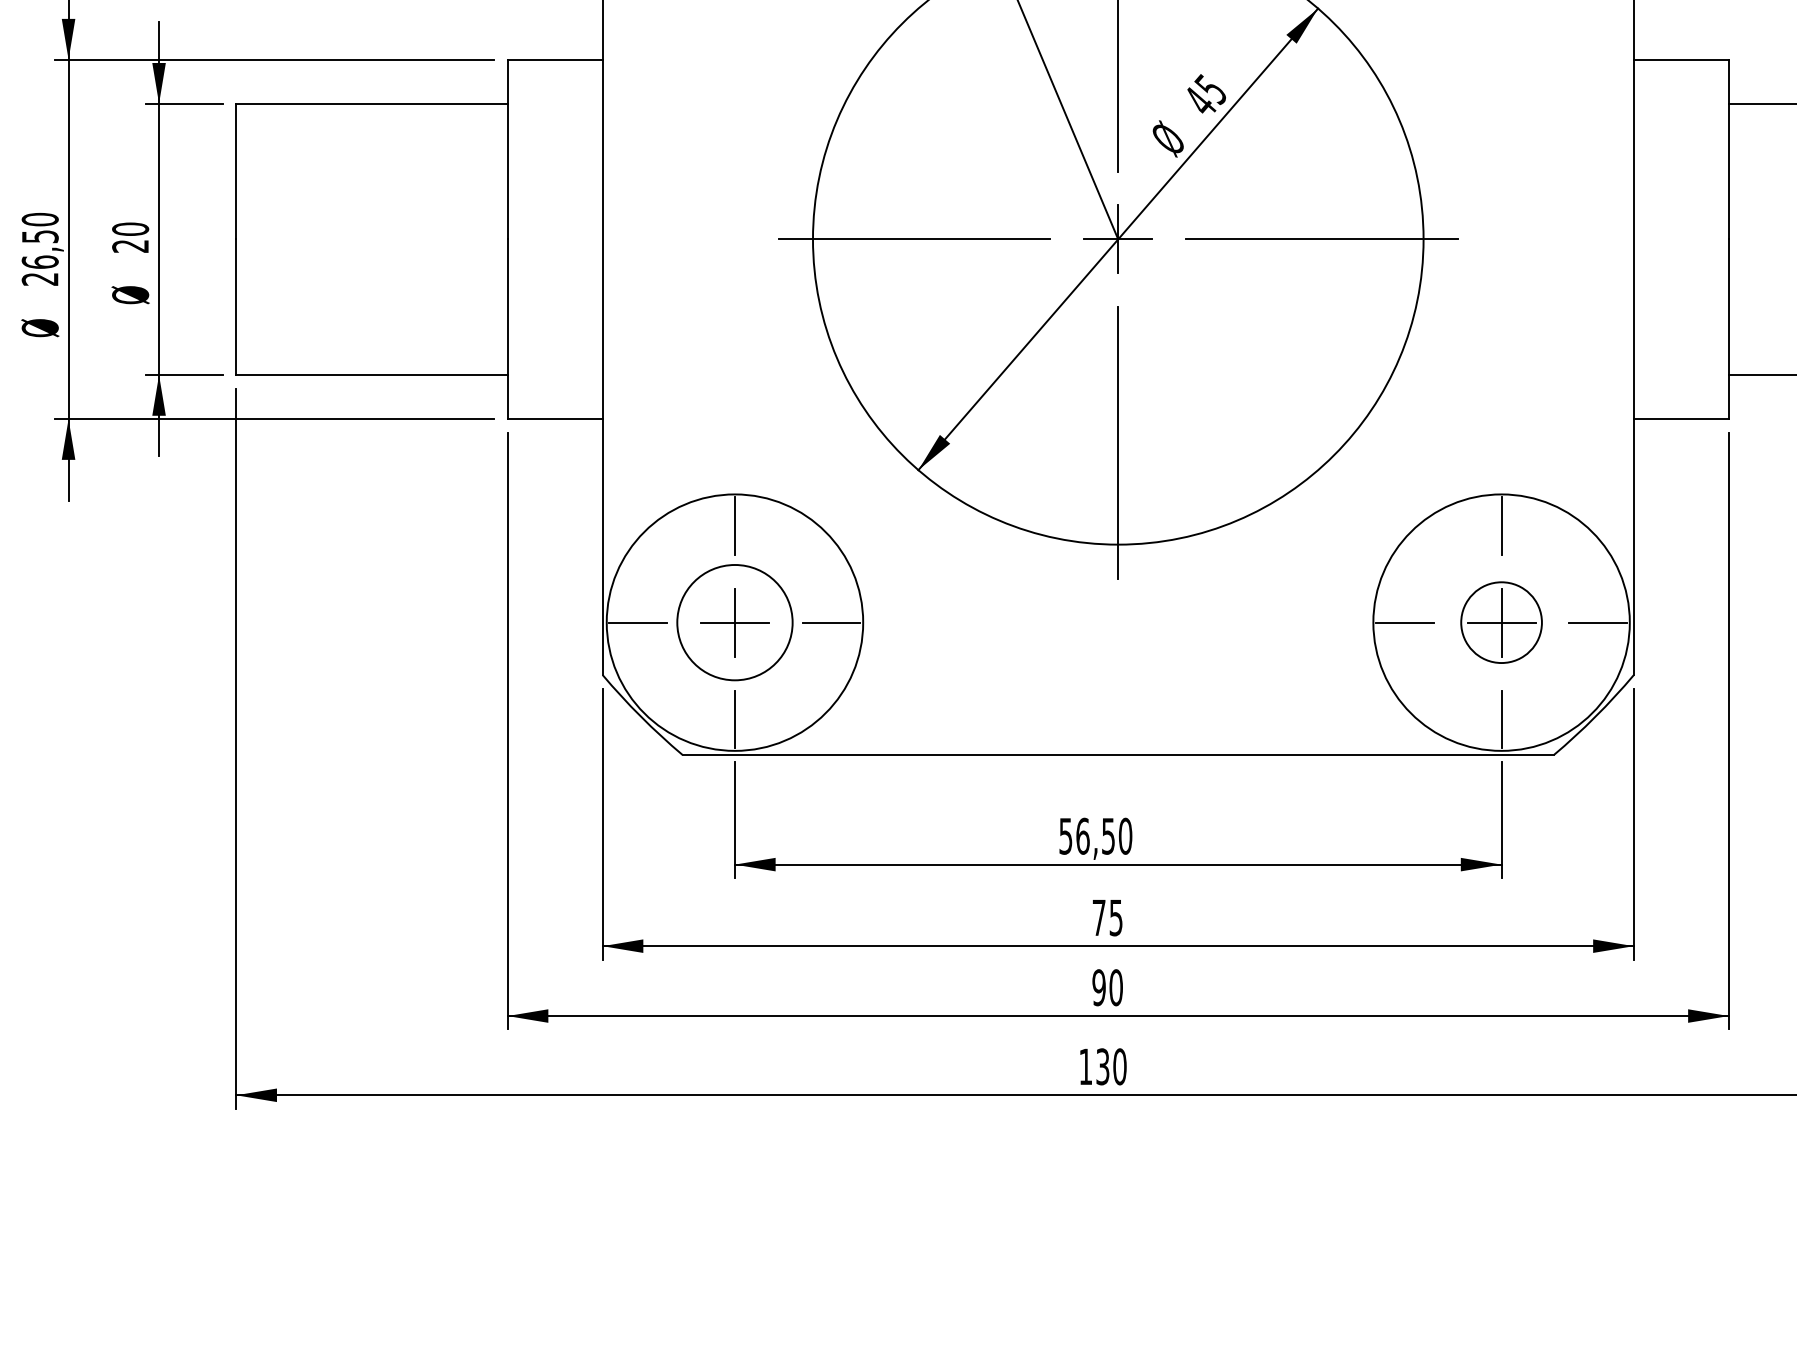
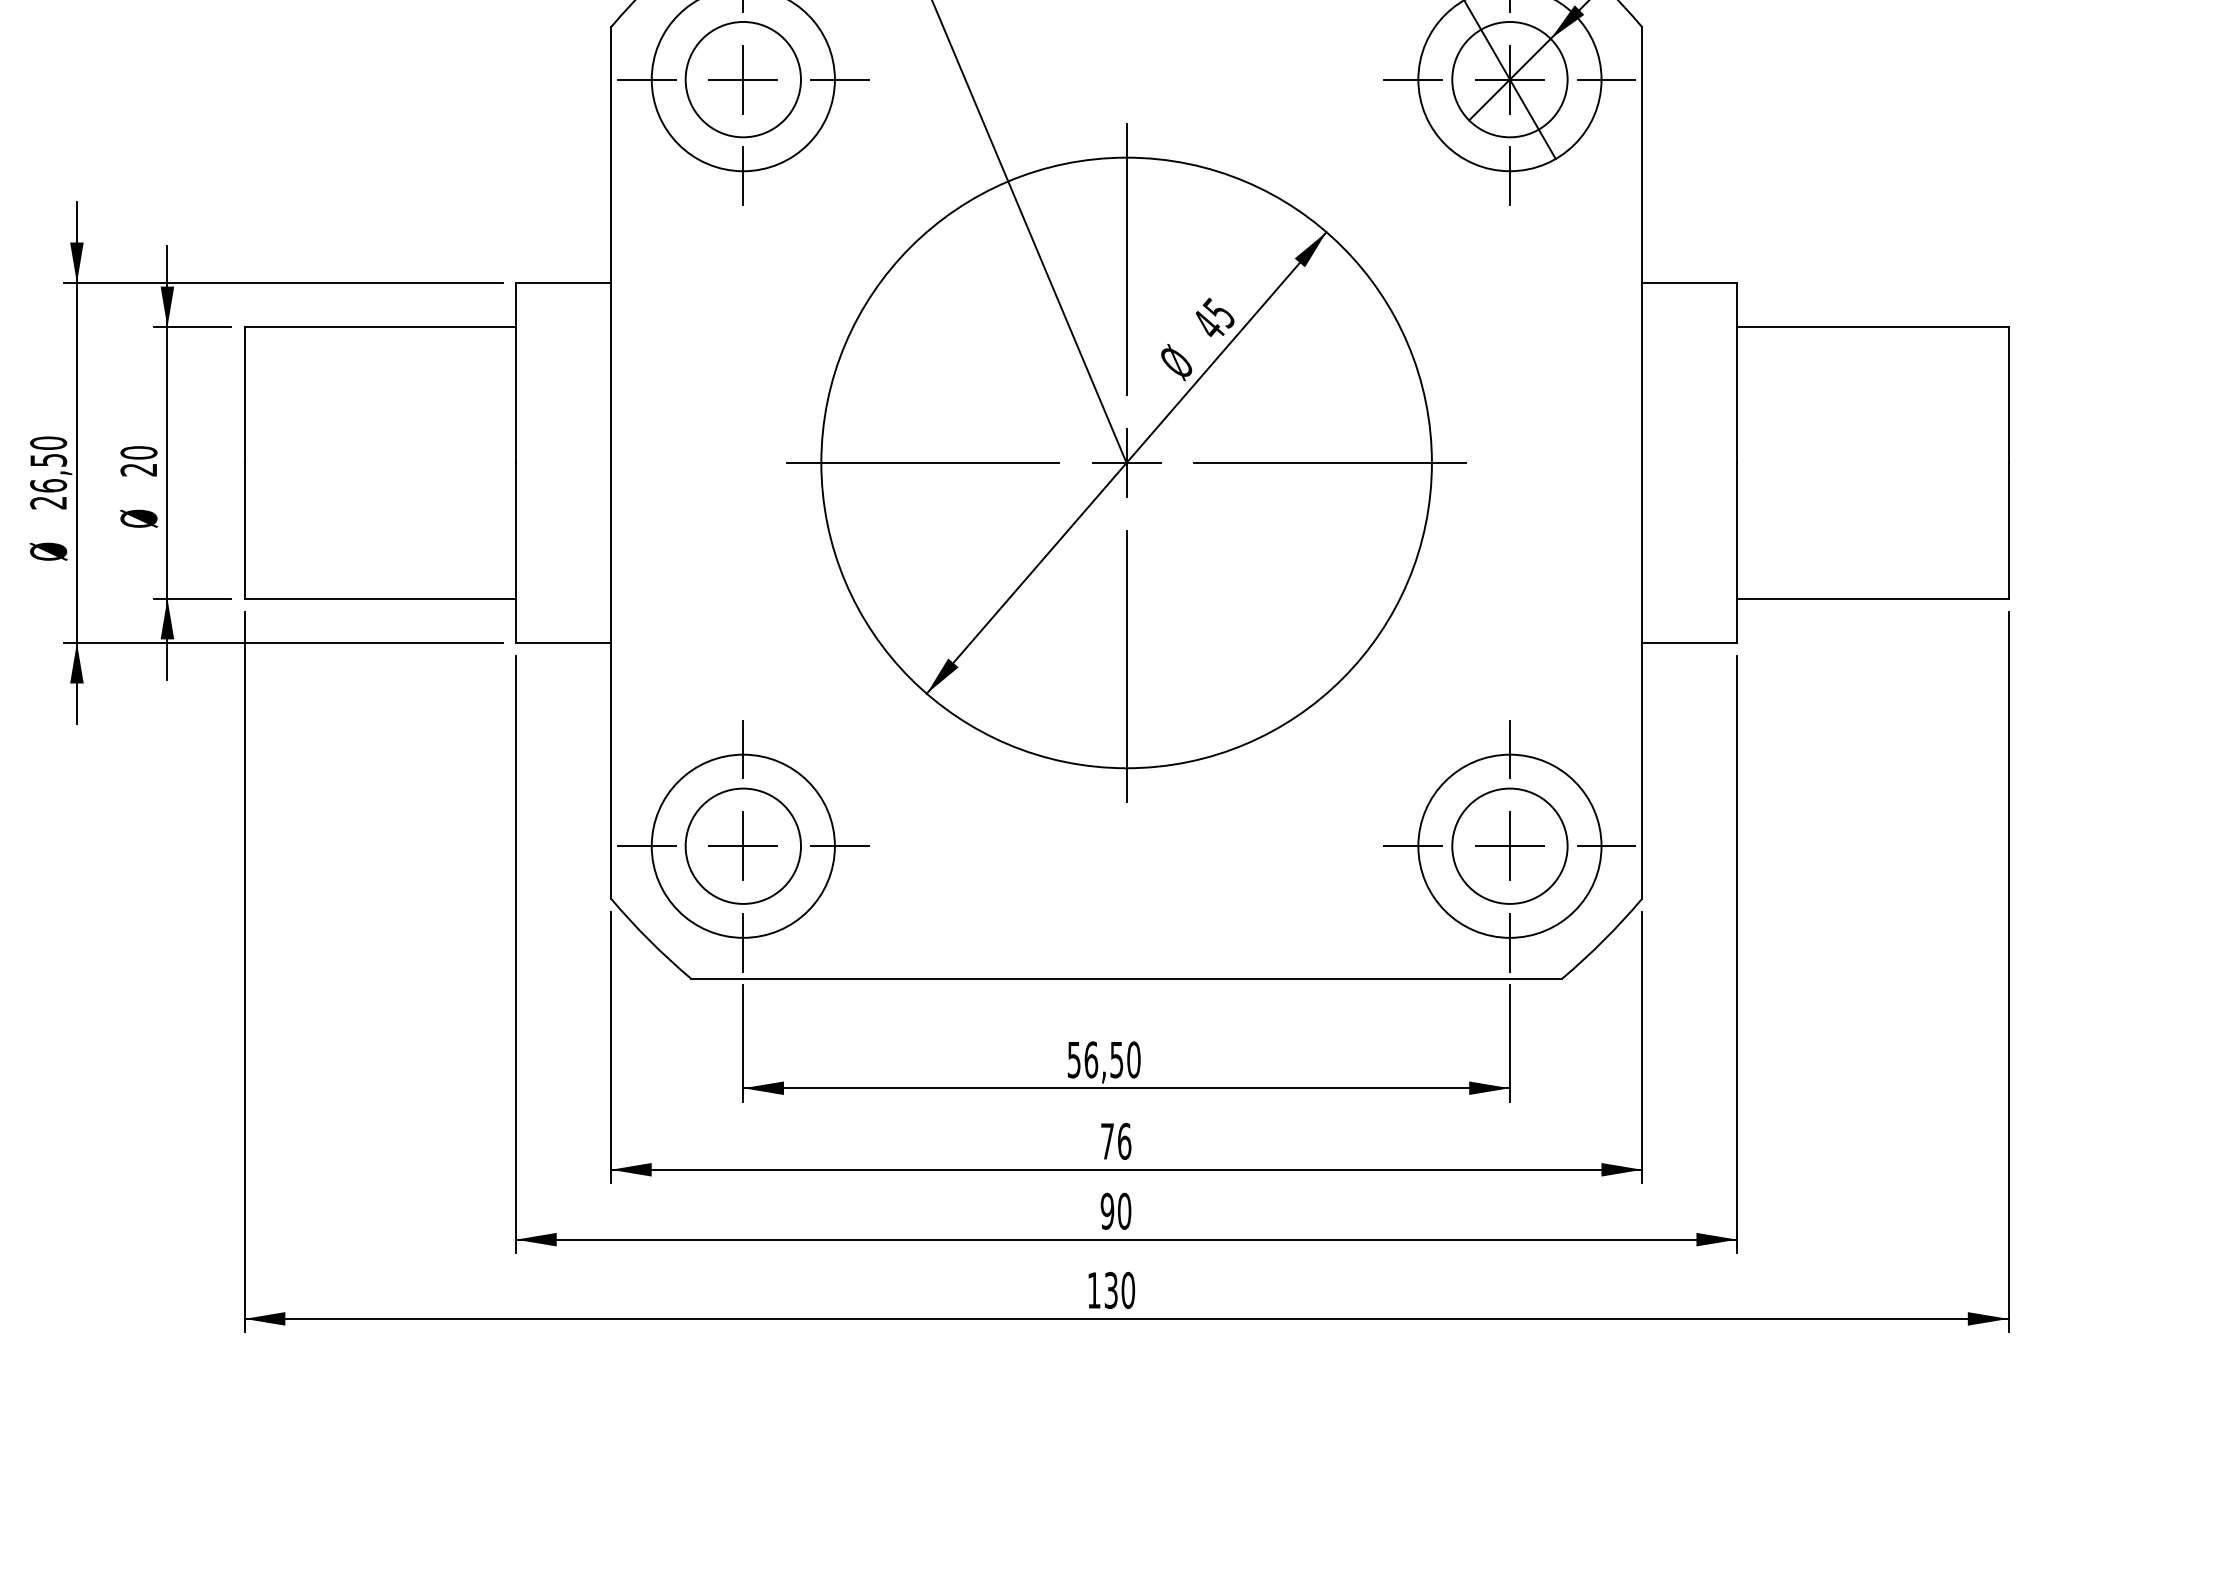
circle: (734, 621) -> (742, 845), size x0.71
circle: (1501, 621) -> (1509, 845), size x0.71
circle: (1501, 621) -> (1509, 845), size x1.43
text: (1116, 917) -> (1124, 1141), 75 -> 76

